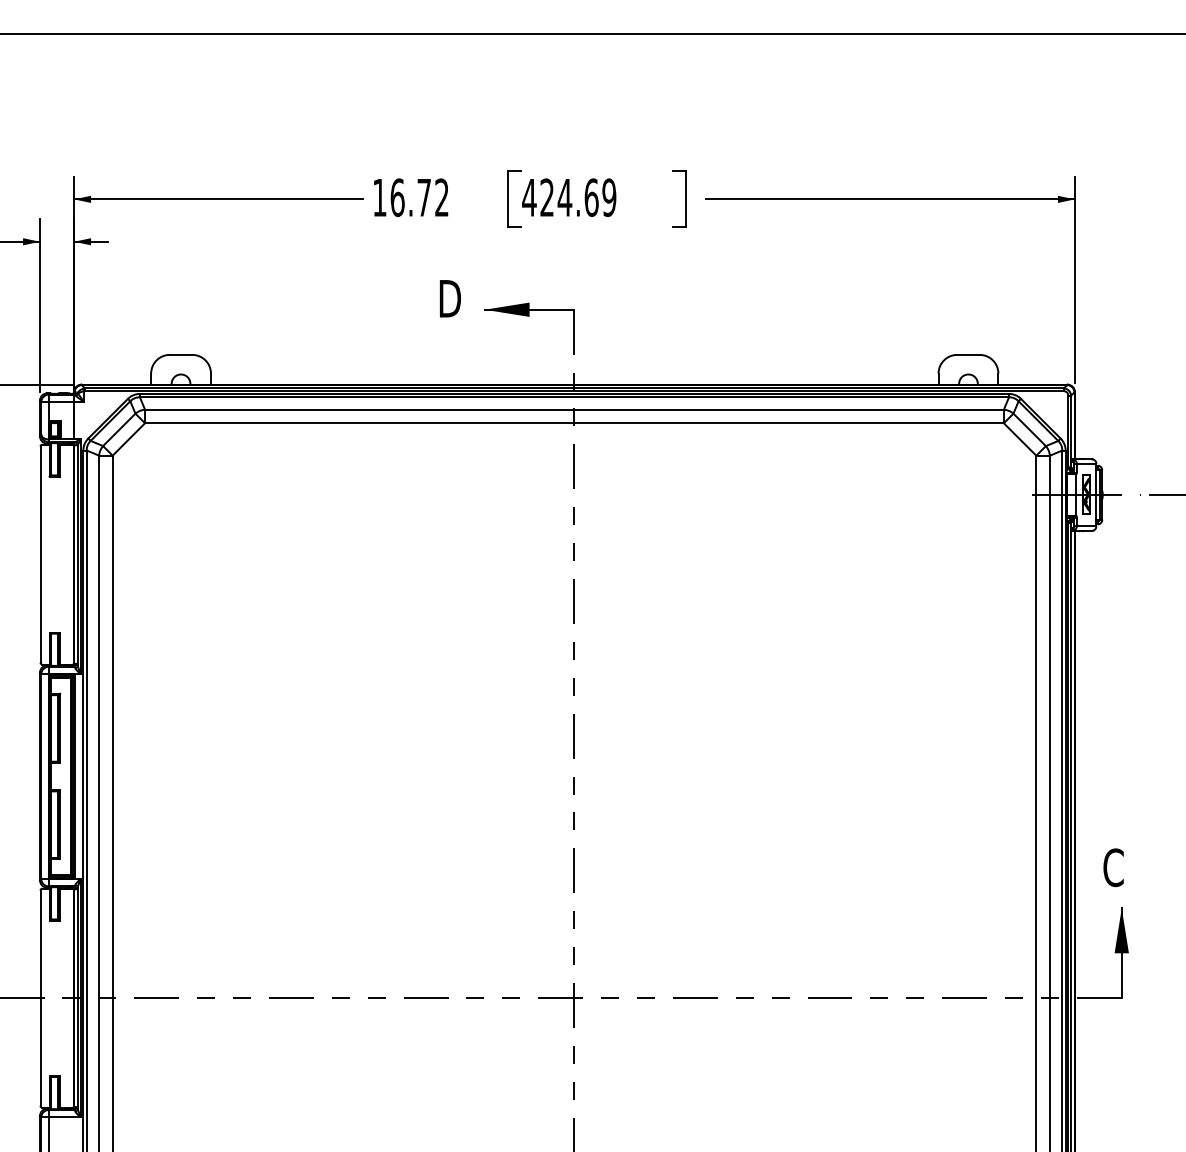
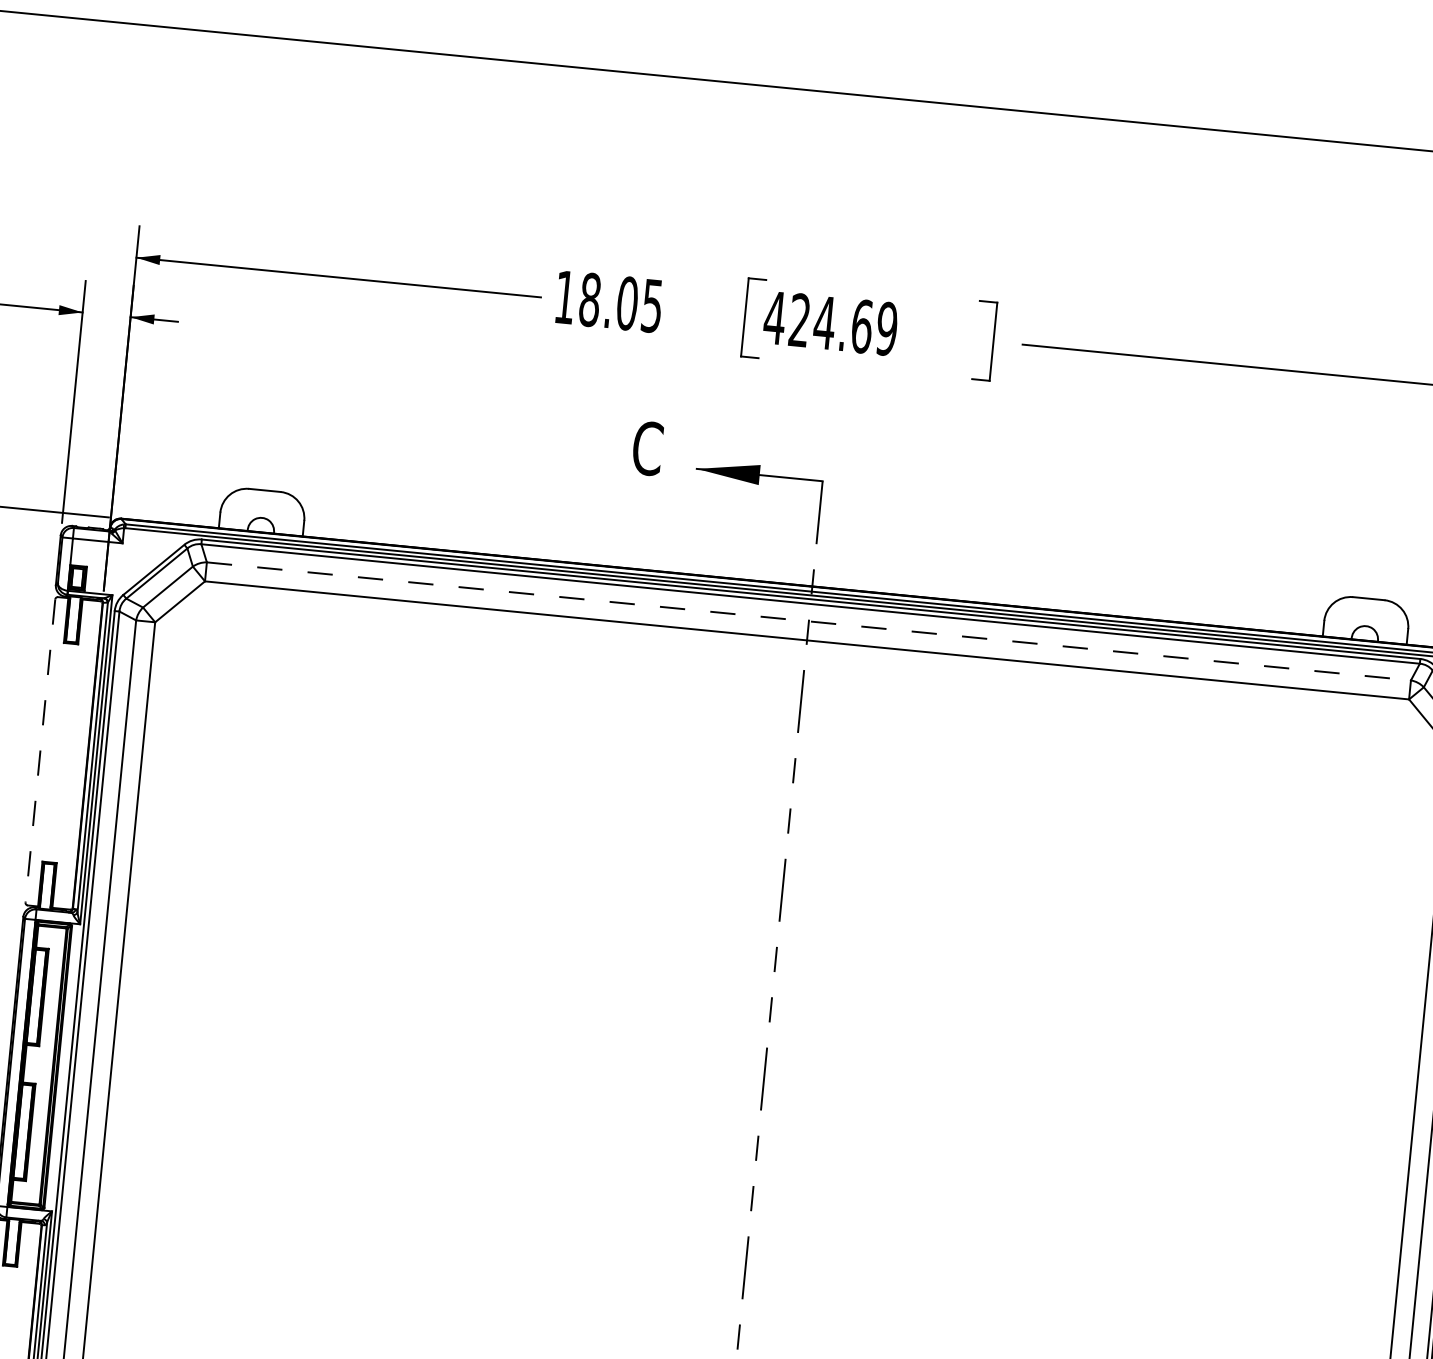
text: (419, 197) -> (620, 302), 16.72 -> 18.05
text: (449, 298) -> (648, 448), D -> C
line: (574, 409) -> (808, 621), solid -> dashed
line: (40, 555) -> (40, 752), solid -> dashed

